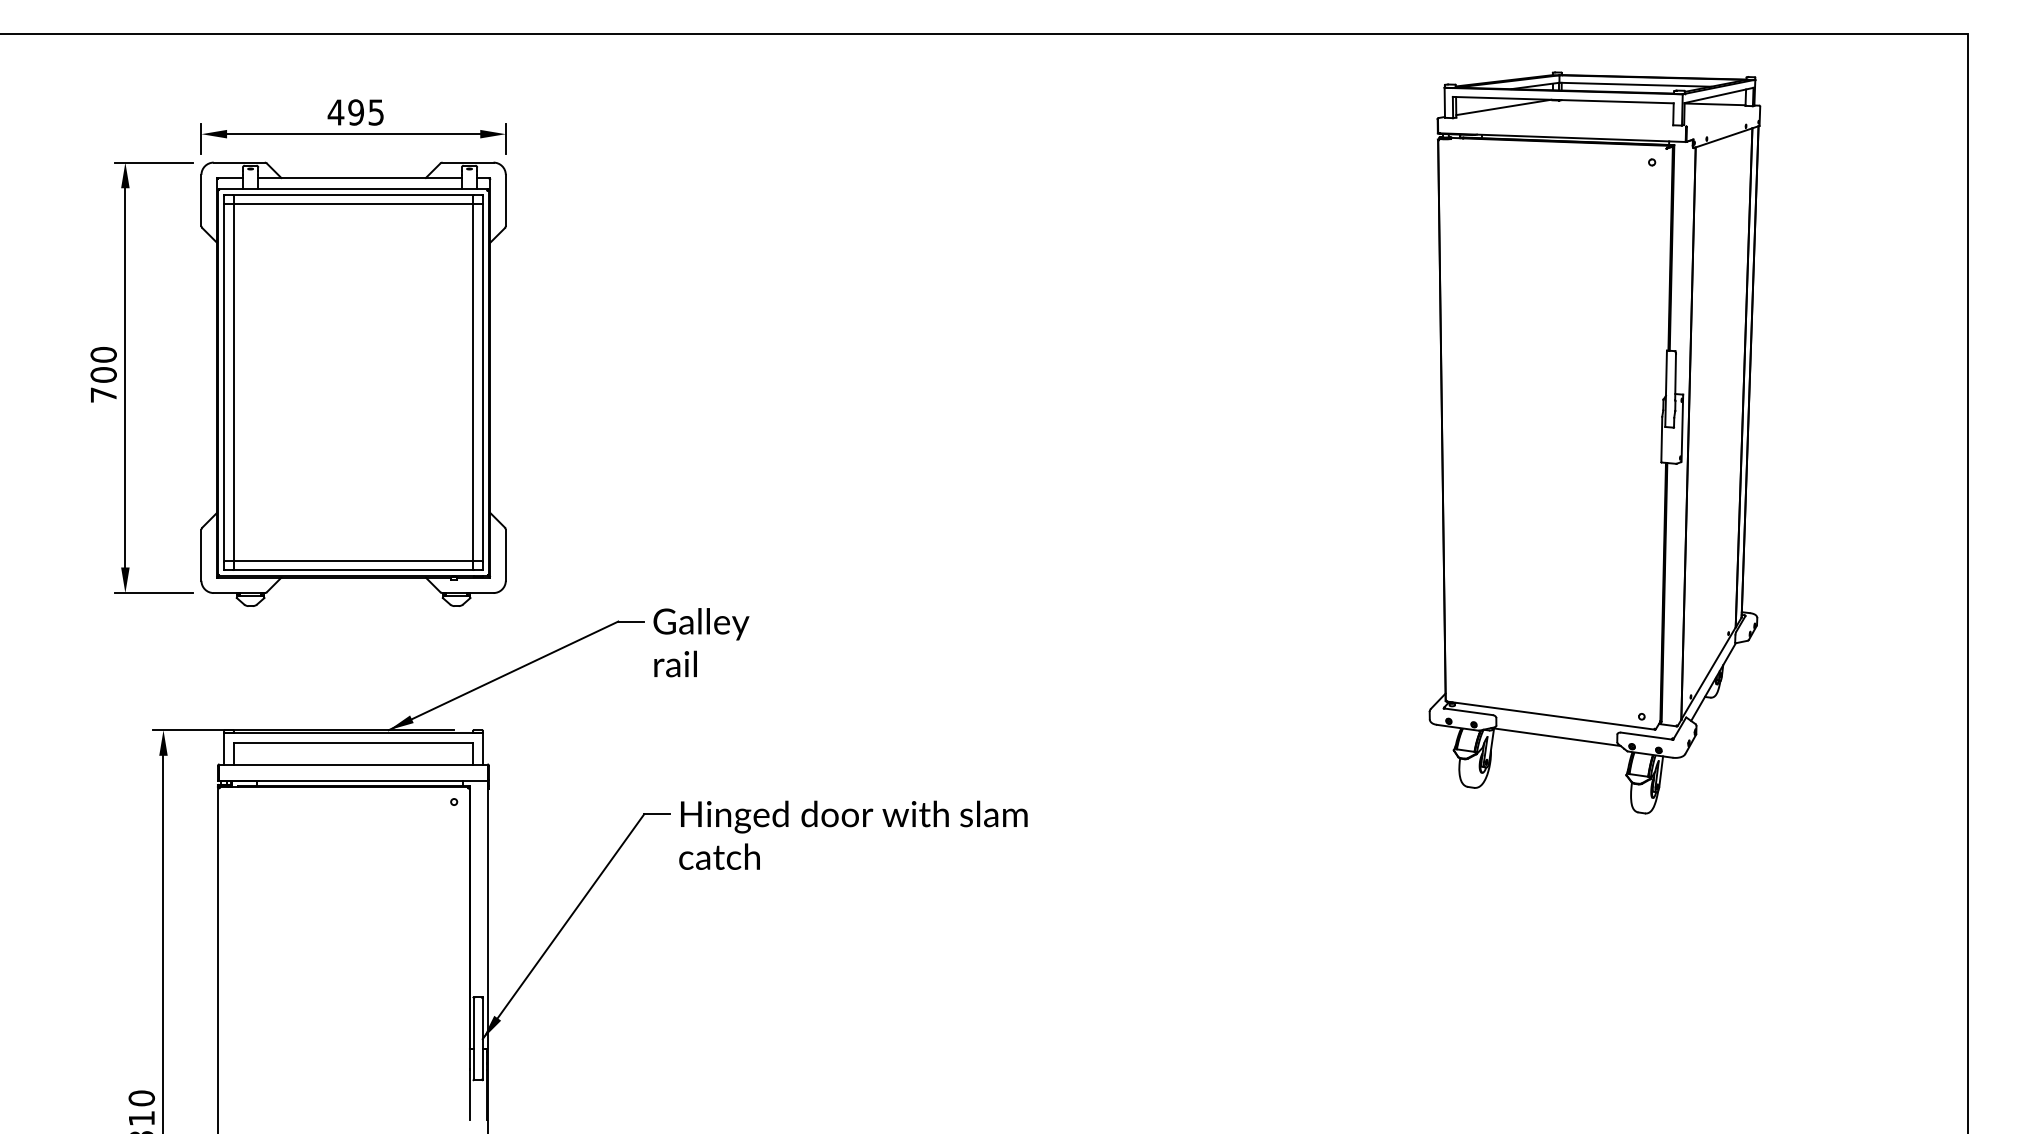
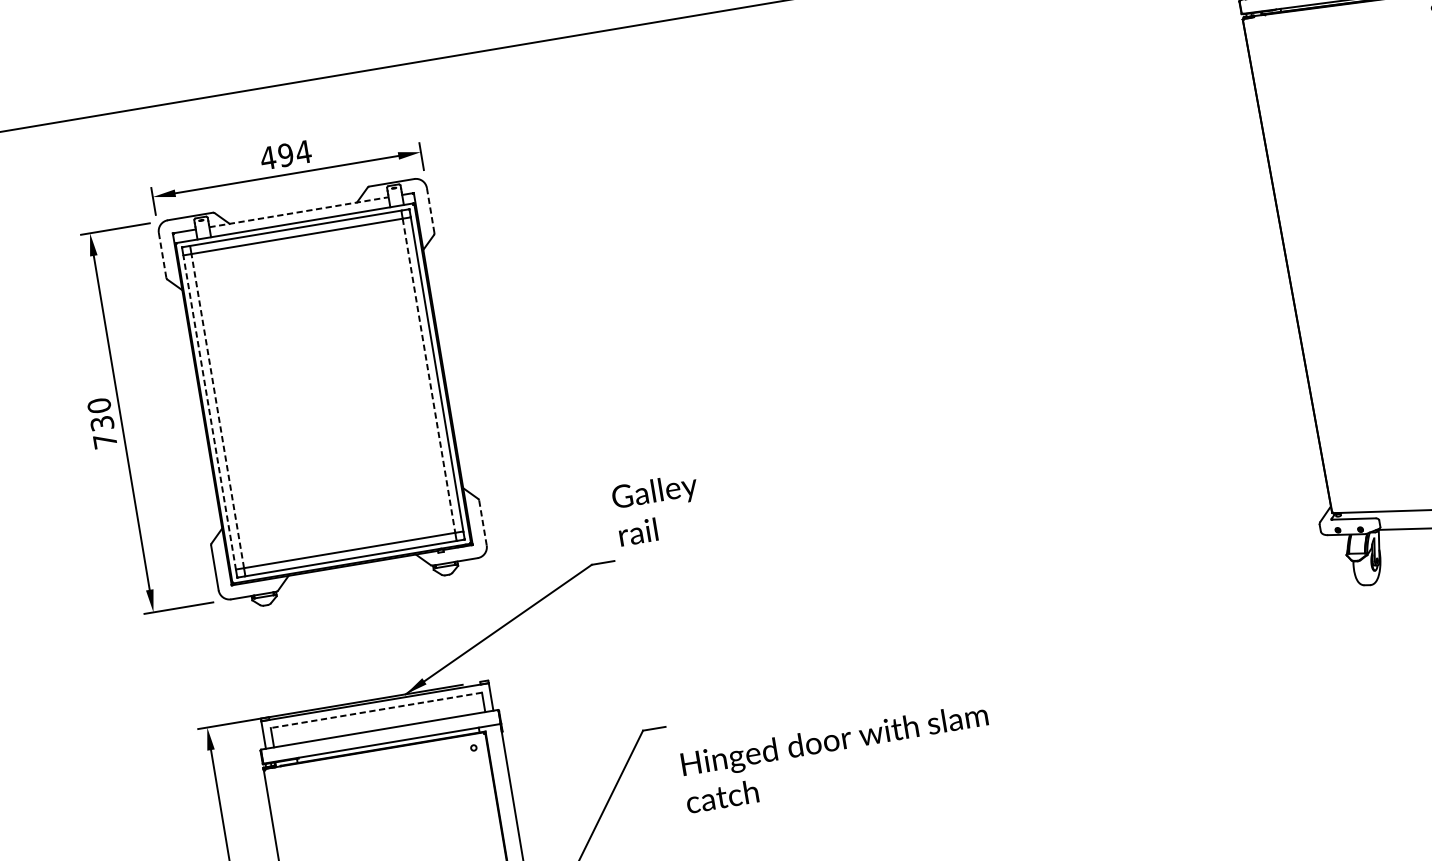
text: (375, 112) -> (302, 152), 495 -> 494
line: (360, 177) -> (299, 211), solid -> dashed
line: (201, 200) -> (162, 255), solid -> dashed
line: (505, 200) -> (430, 210), solid -> dashed
text: (103, 374) -> (102, 423), 700 -> 730
line: (224, 382) -> (209, 412), solid -> dashed
line: (233, 382) -> (217, 411), solid -> dashed
line: (473, 383) -> (429, 376), solid -> dashed
line: (505, 554) -> (482, 522), solid -> dashed
text: (701, 642) -> (657, 509), moved
line: (353, 742) -> (376, 710), solid -> dashed
text: (853, 834) -> (836, 757), moved

